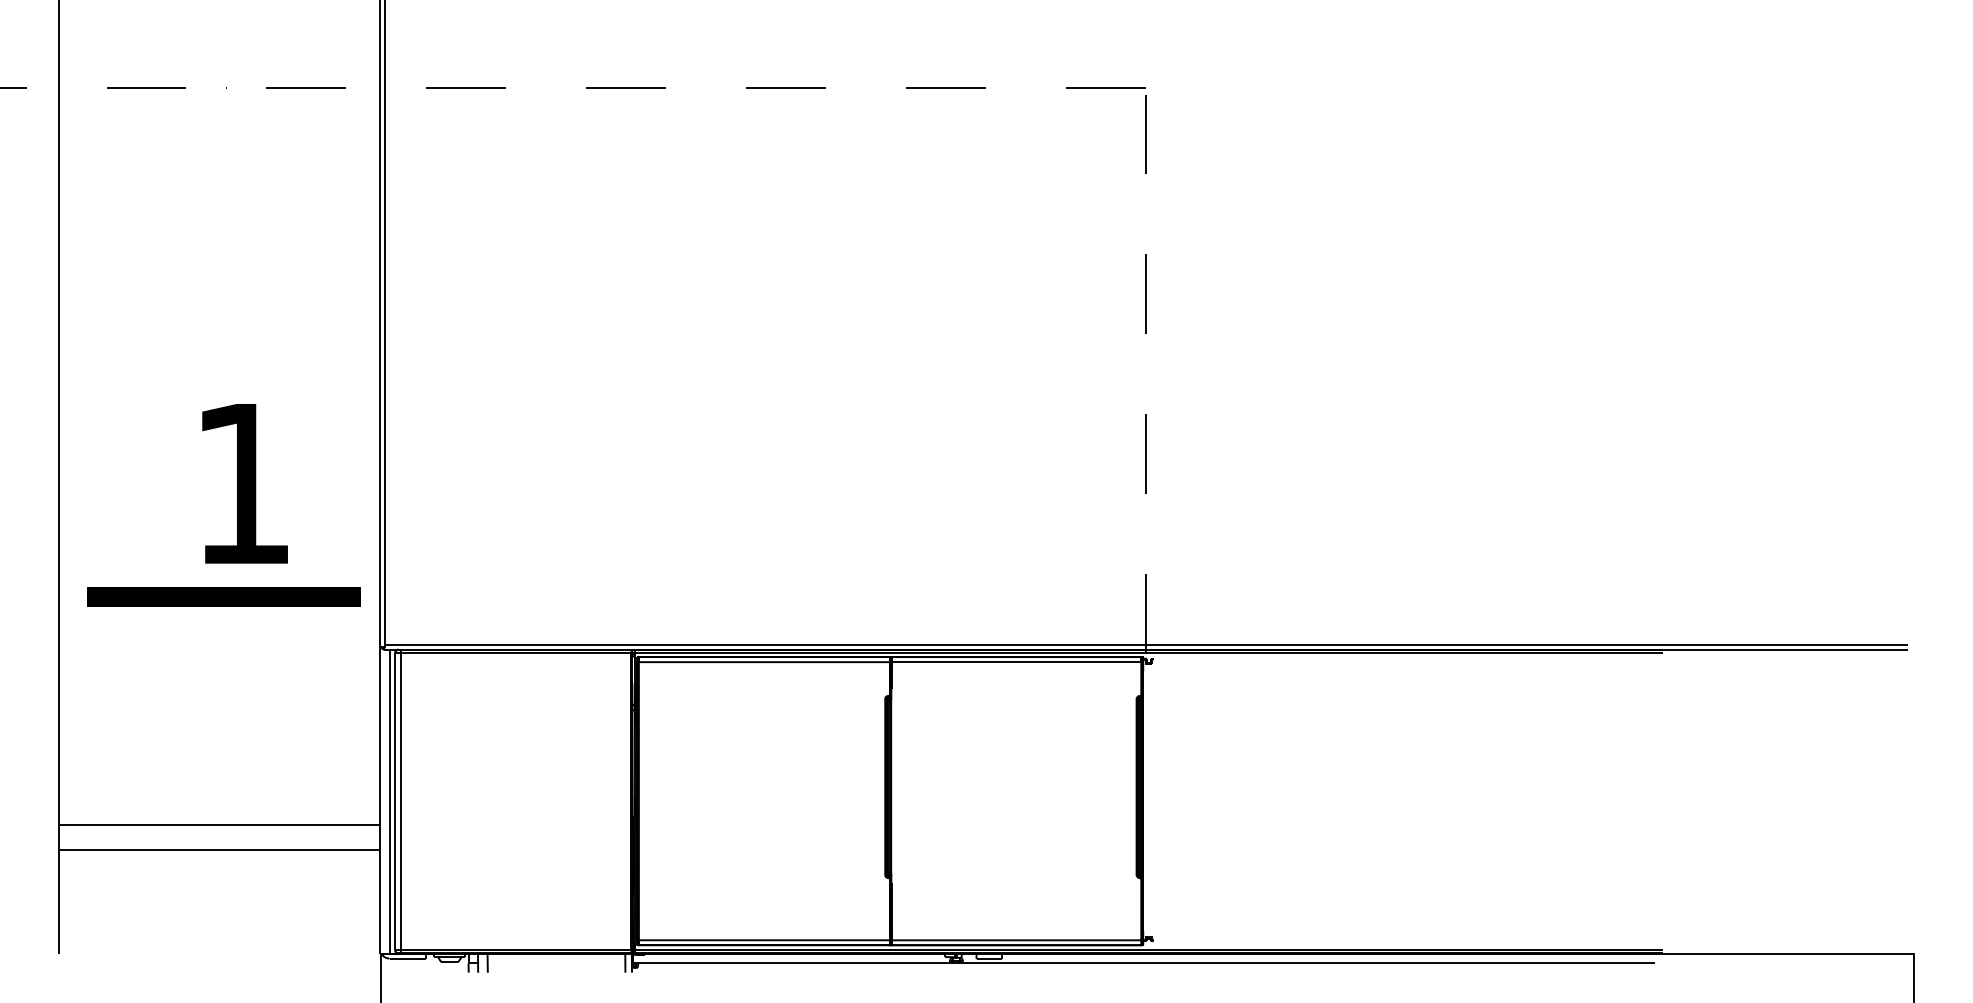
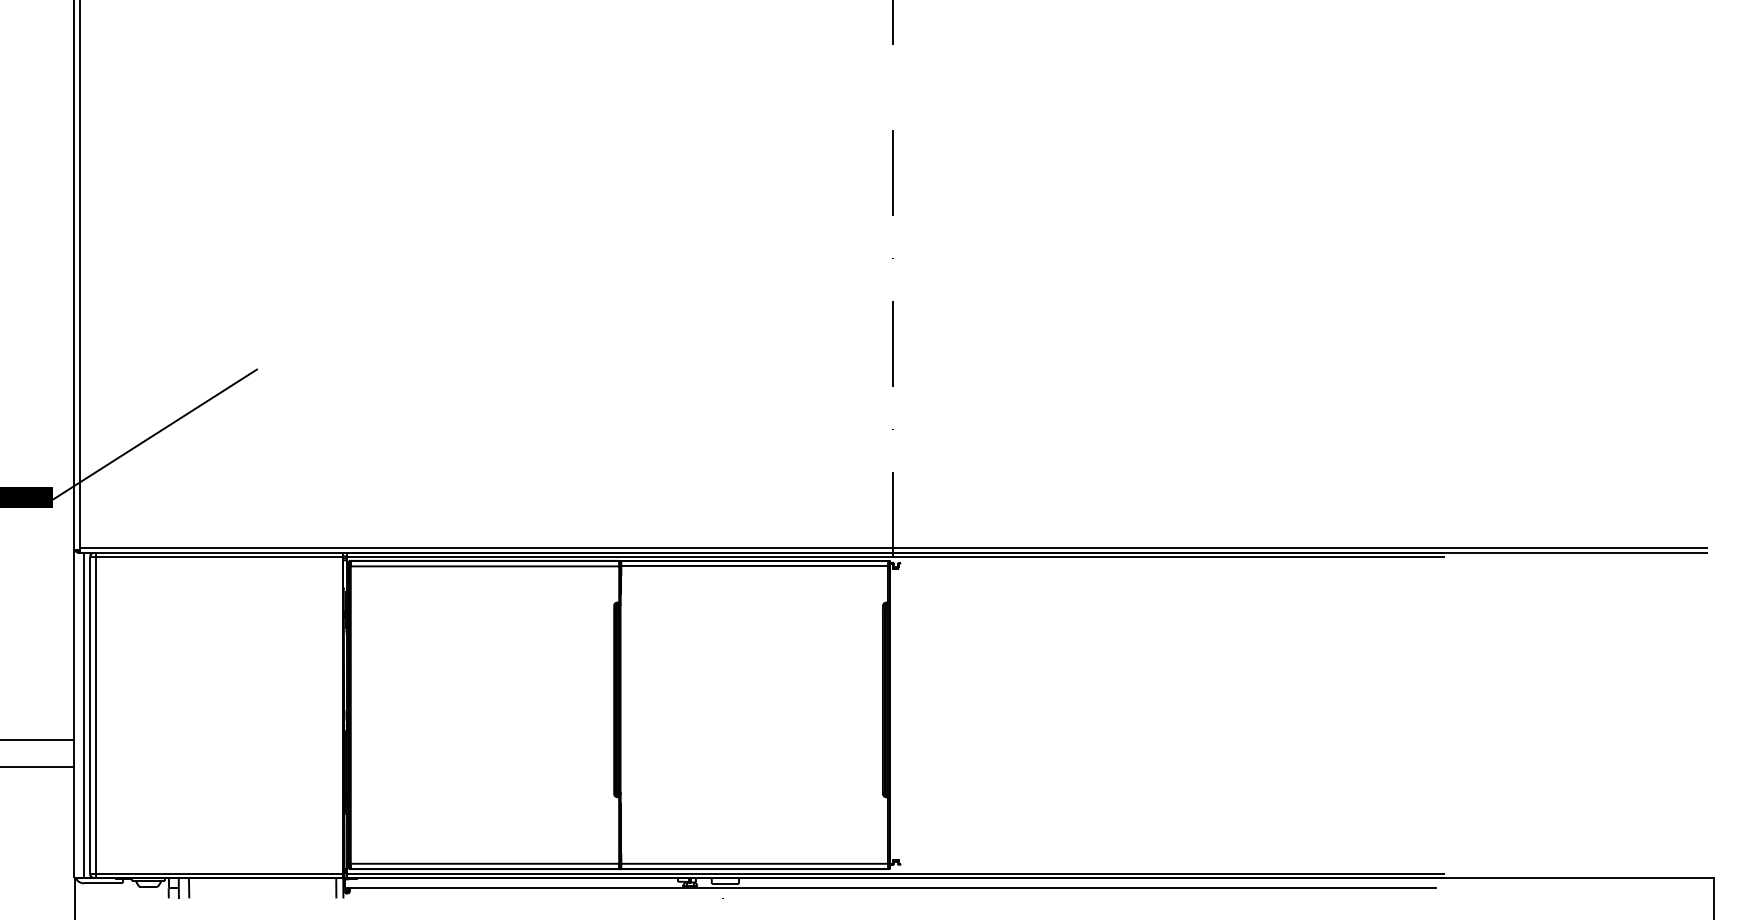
line: (454, 539) -> (153, 435), added

